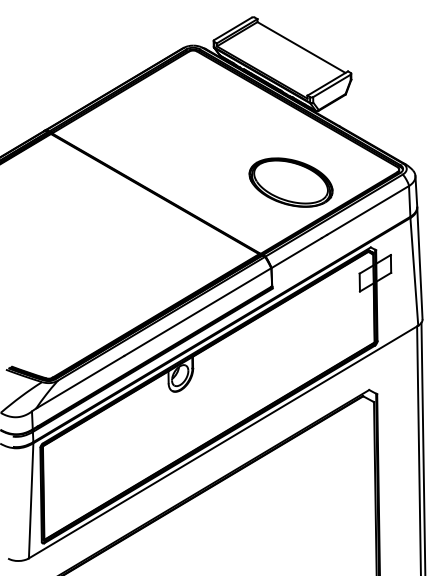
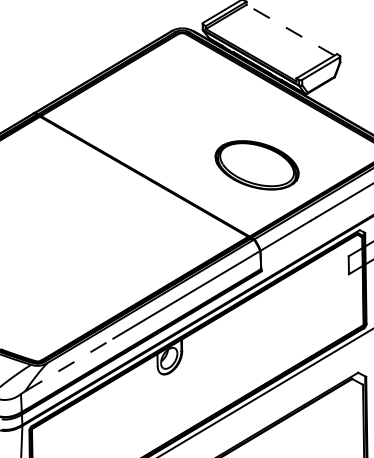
line: (301, 47) -> (290, 30), solid -> dashed
part: (290, 182) -> (256, 165), moved
line: (80, 381) -> (69, 364), solid -> dashed

